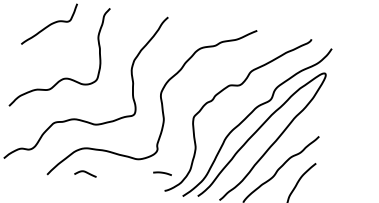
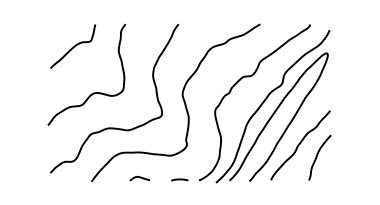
line: (162, 172) -> (179, 179), moved
curve: (85, 173) -> (139, 178), moved

